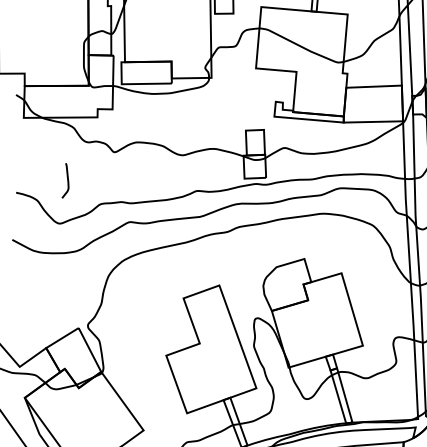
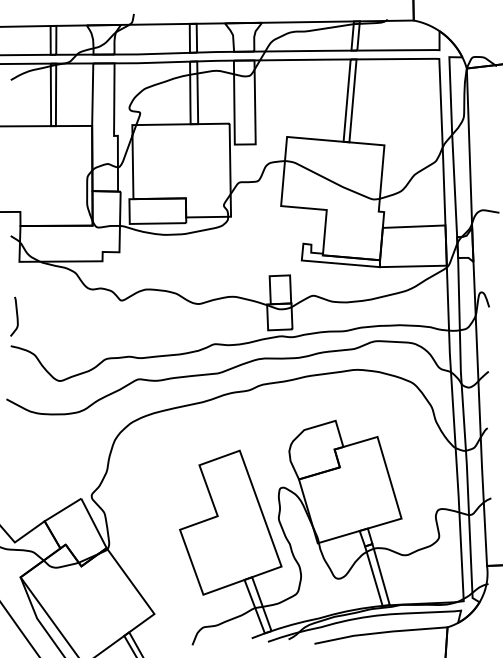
curve: (67, 180) -> (16, 316), moved

